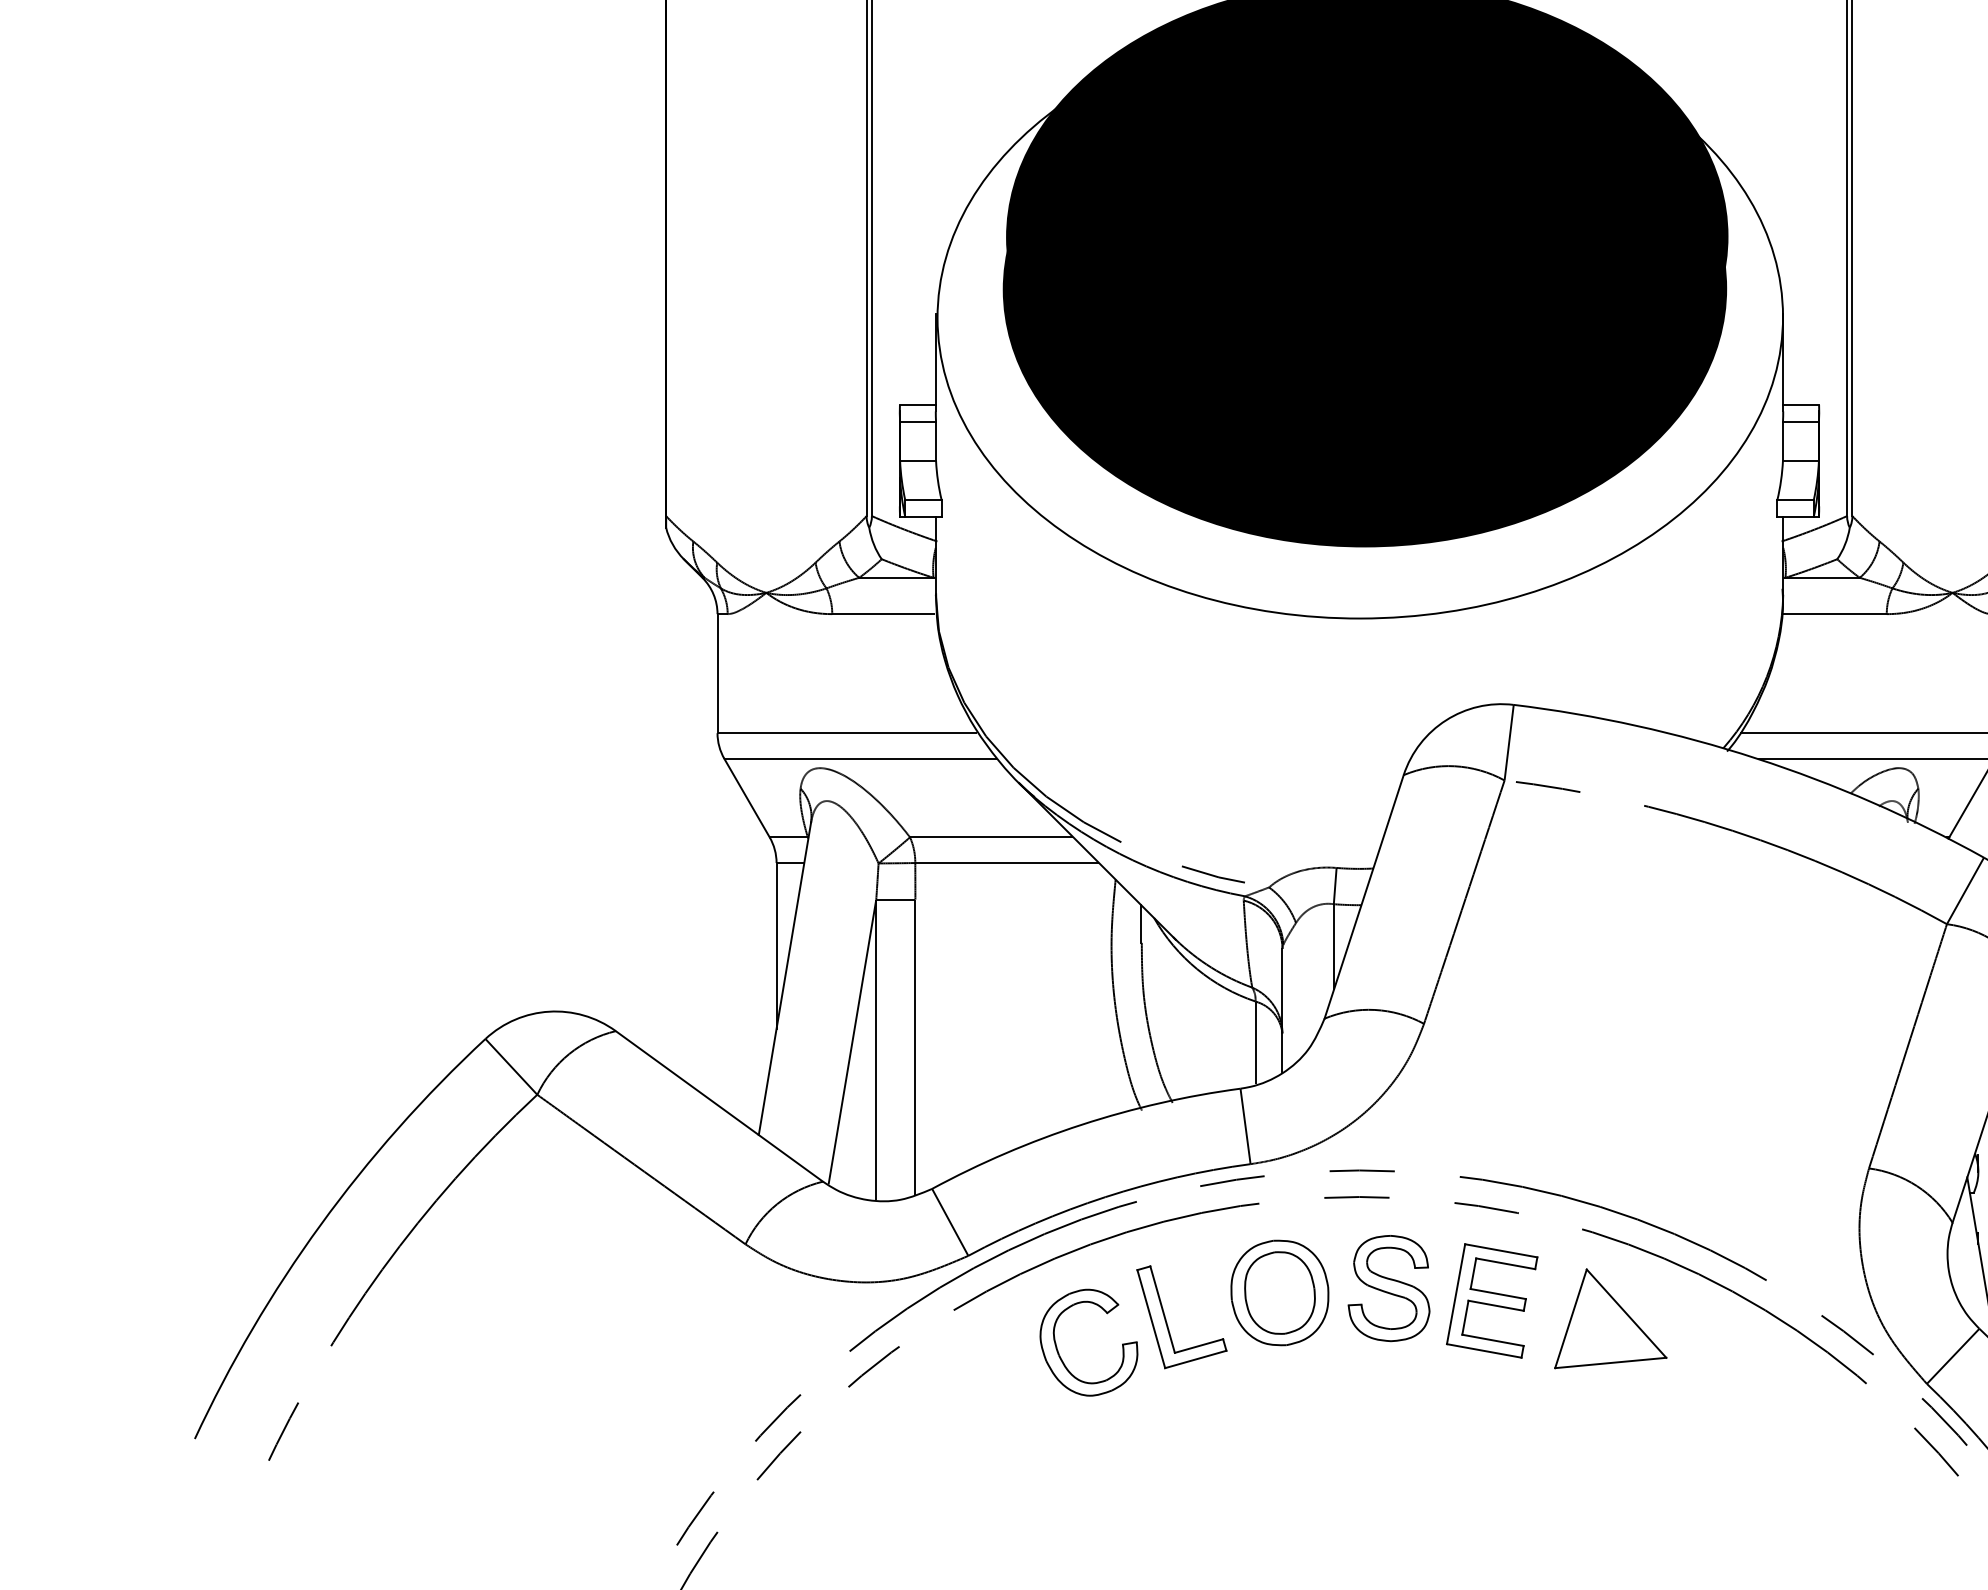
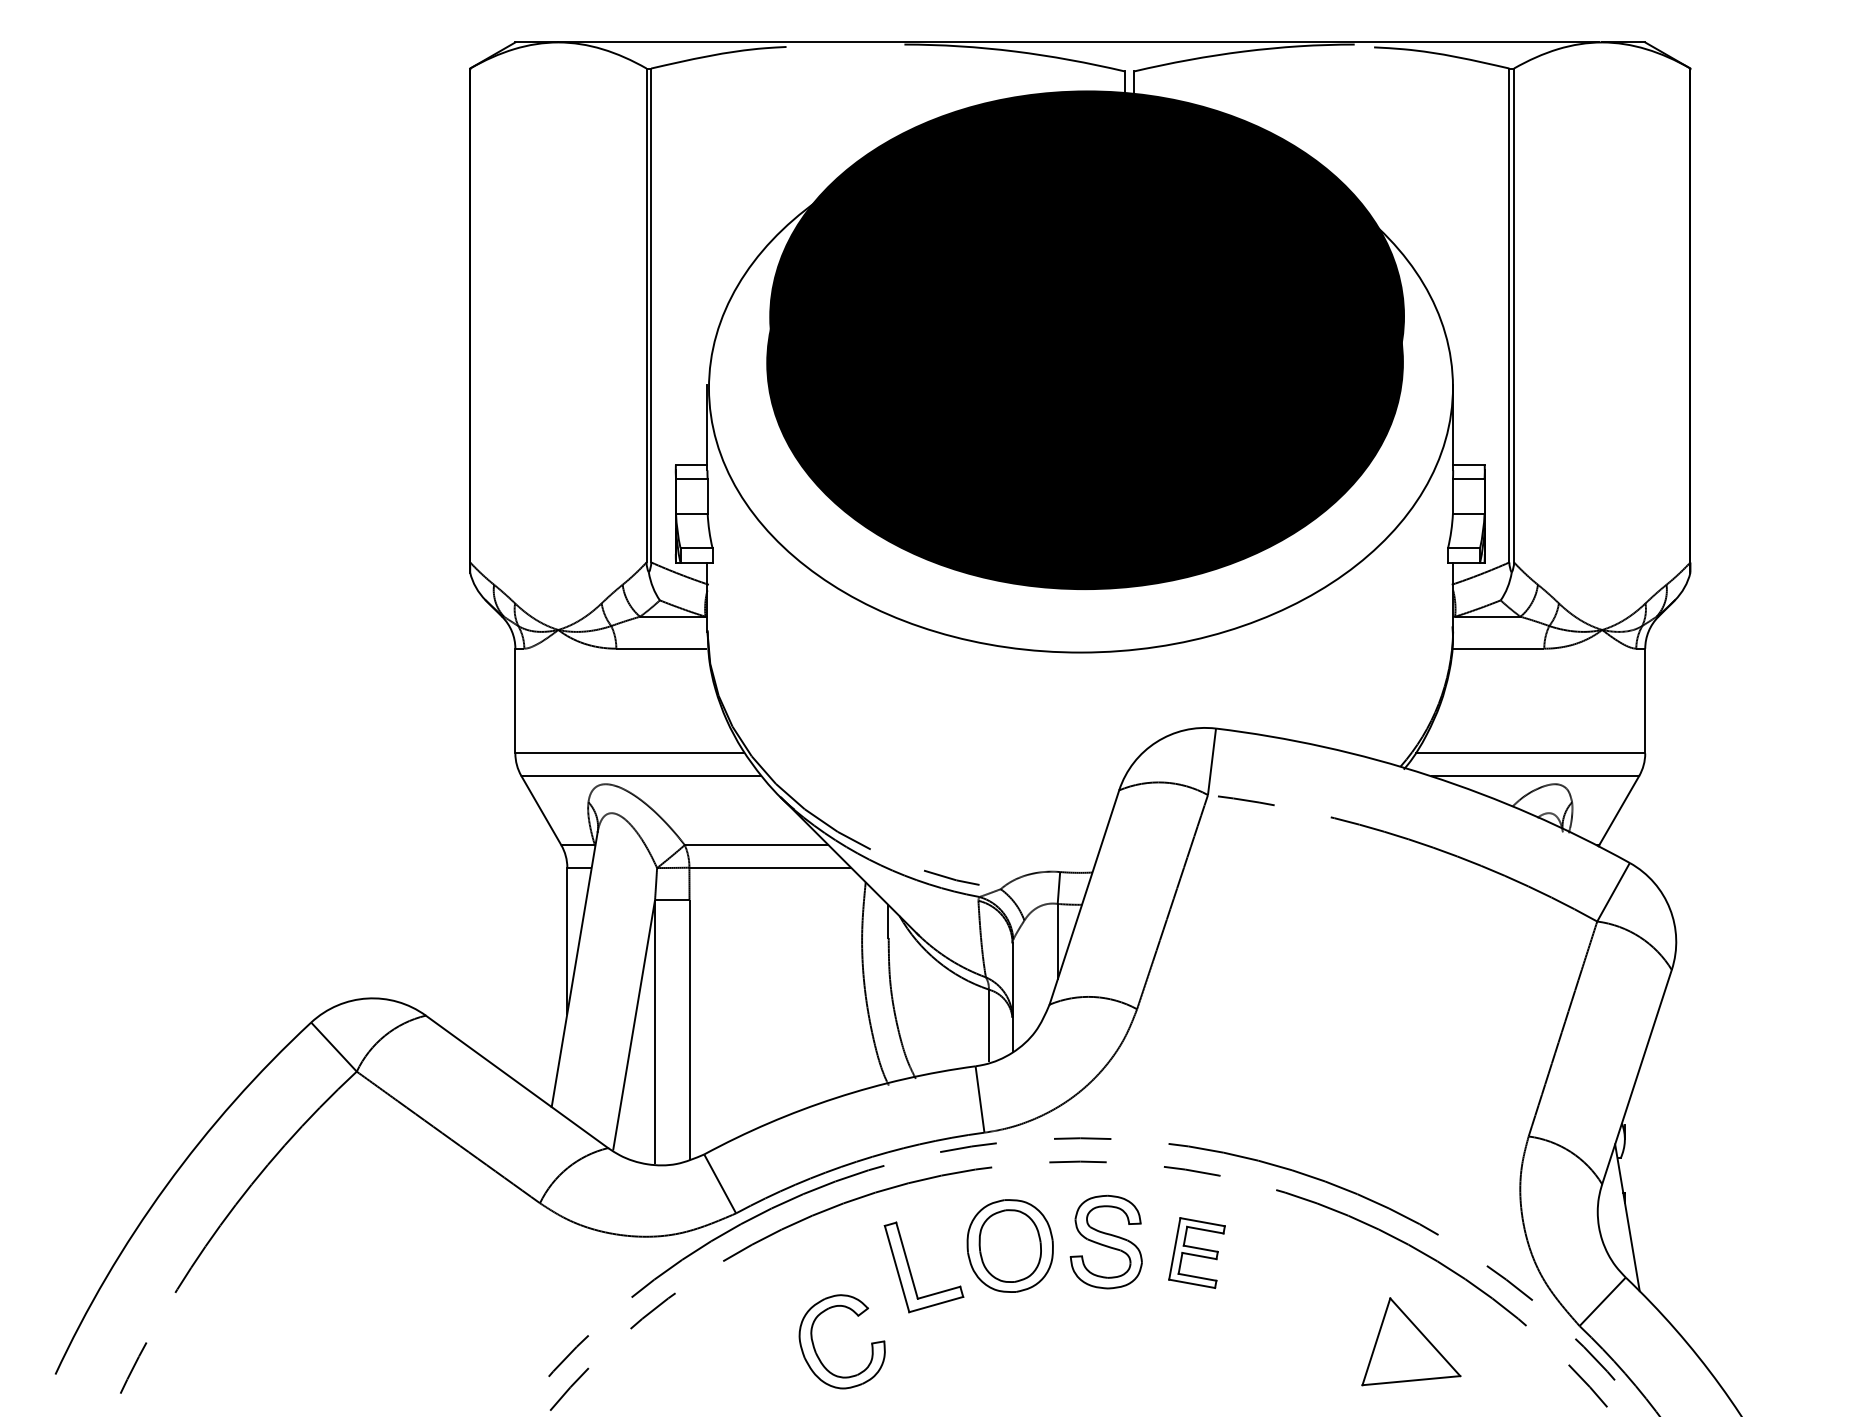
part: (1491, 1300) -> (1196, 1252), size x0.7
part: (1610, 1318) -> (1411, 1341), moved
part: (1060, 1355) -> (817, 1353), moved

